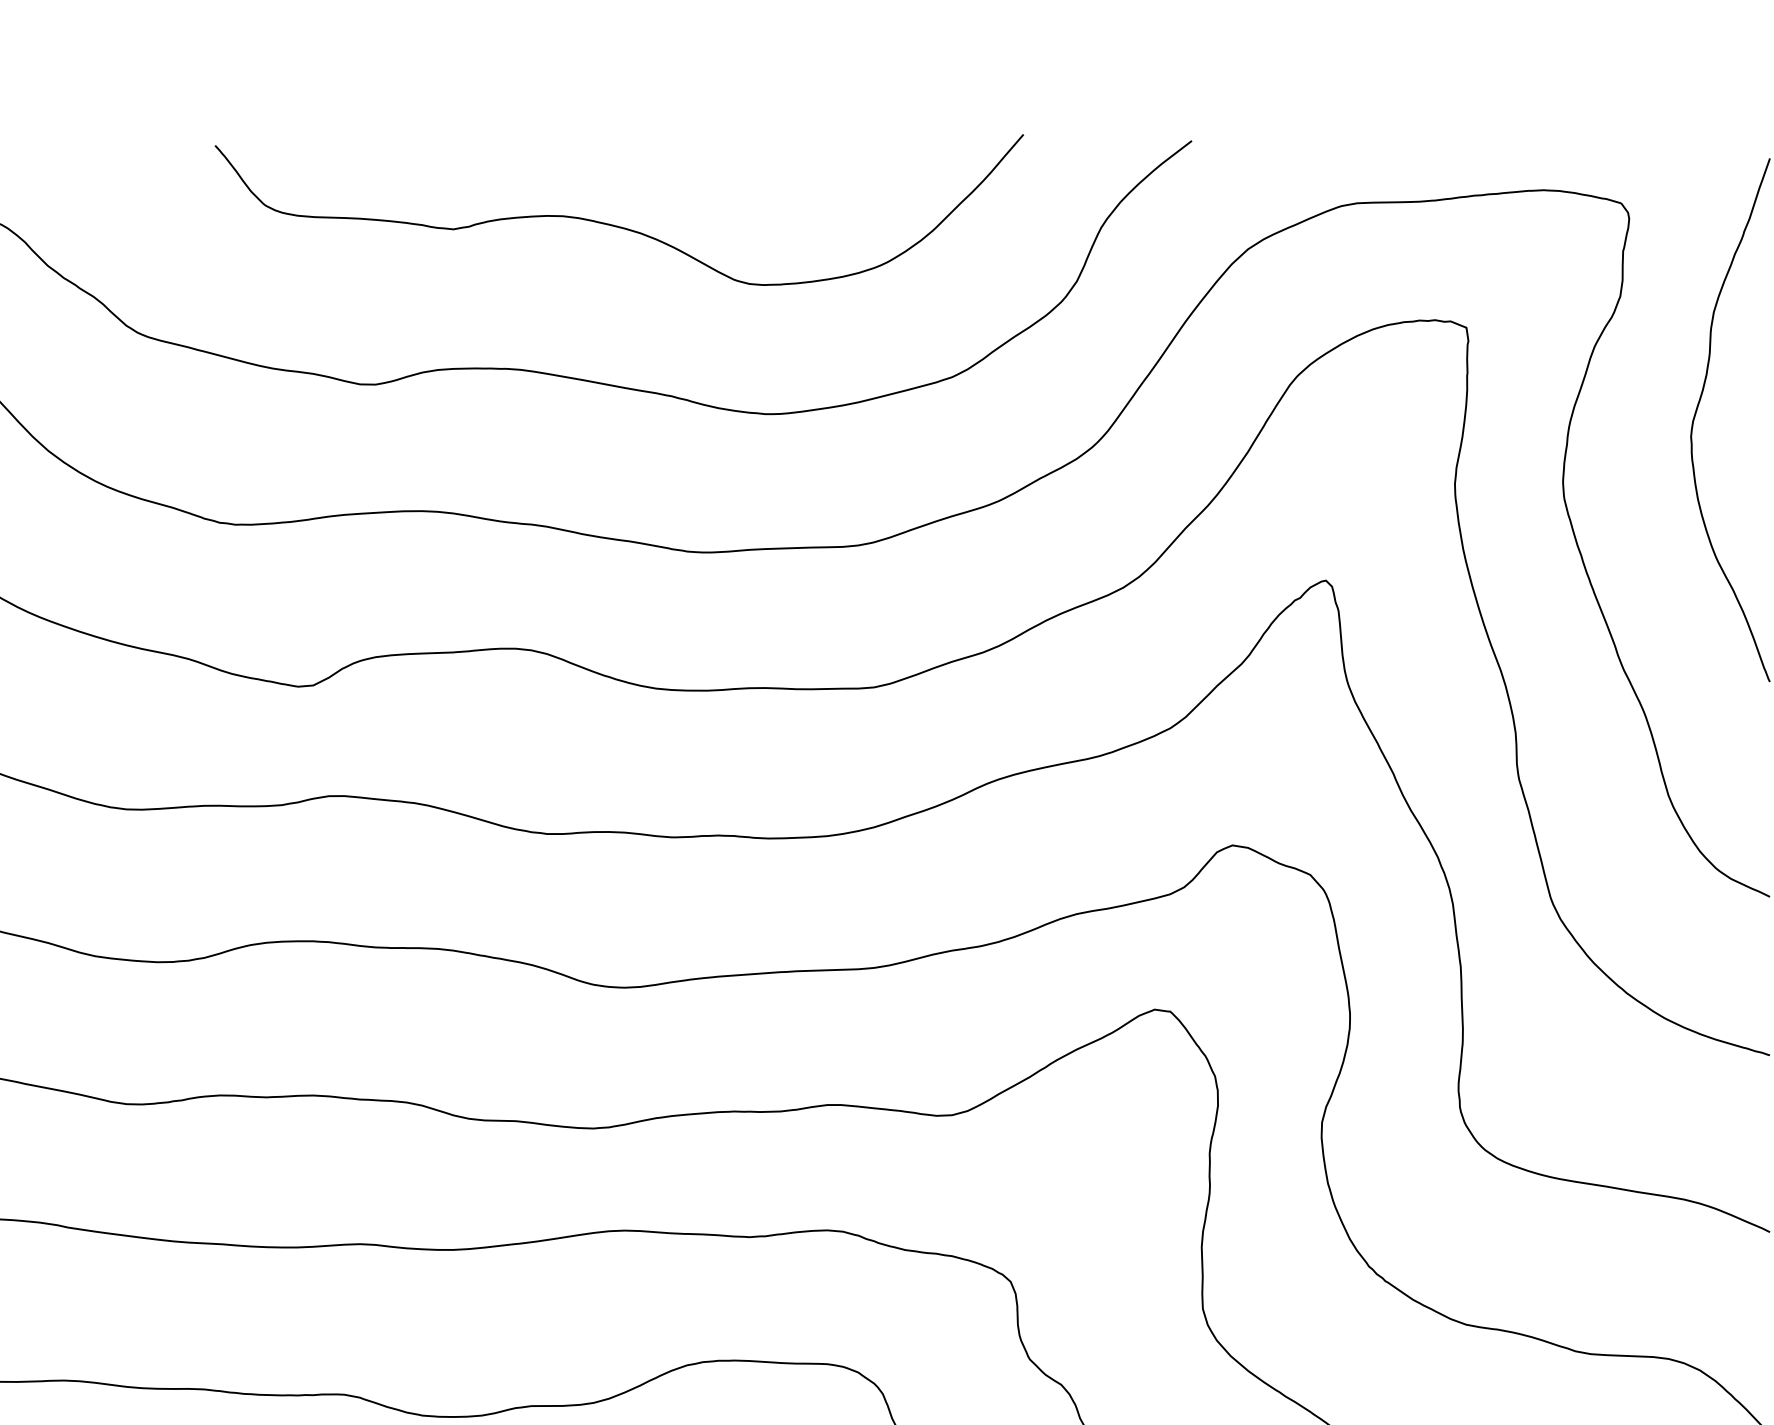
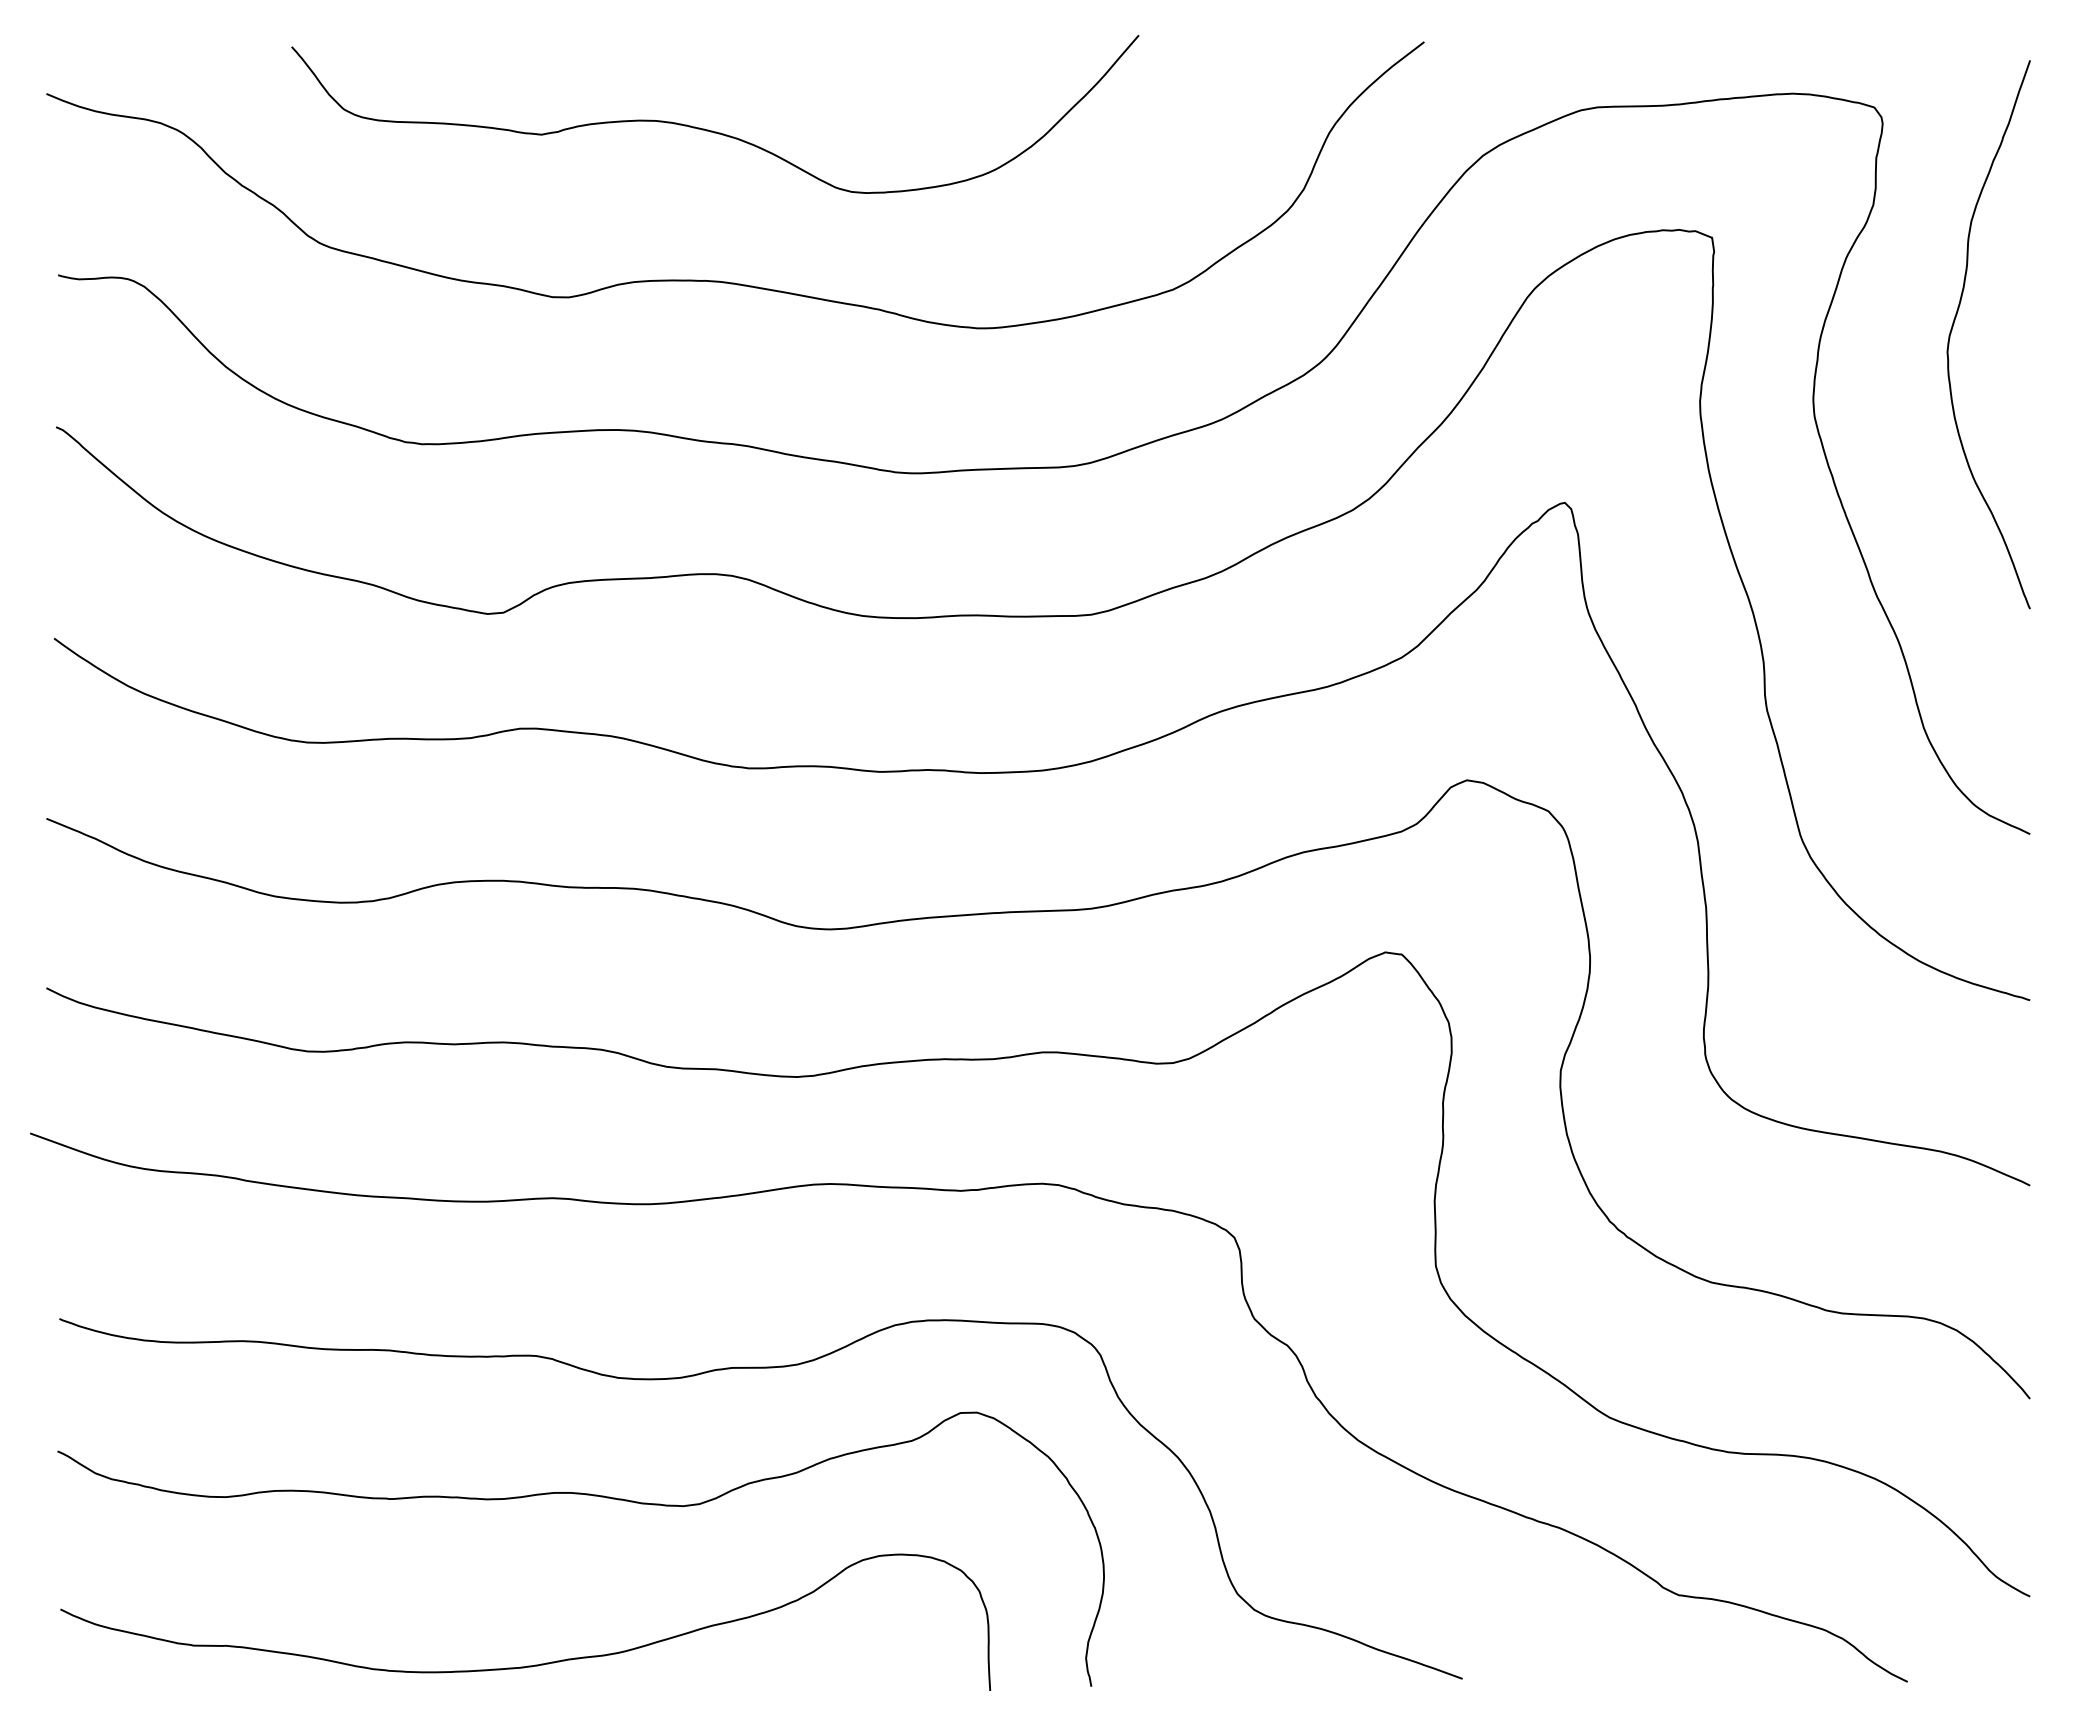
curve: (616, 225) -> (712, 130), moved

